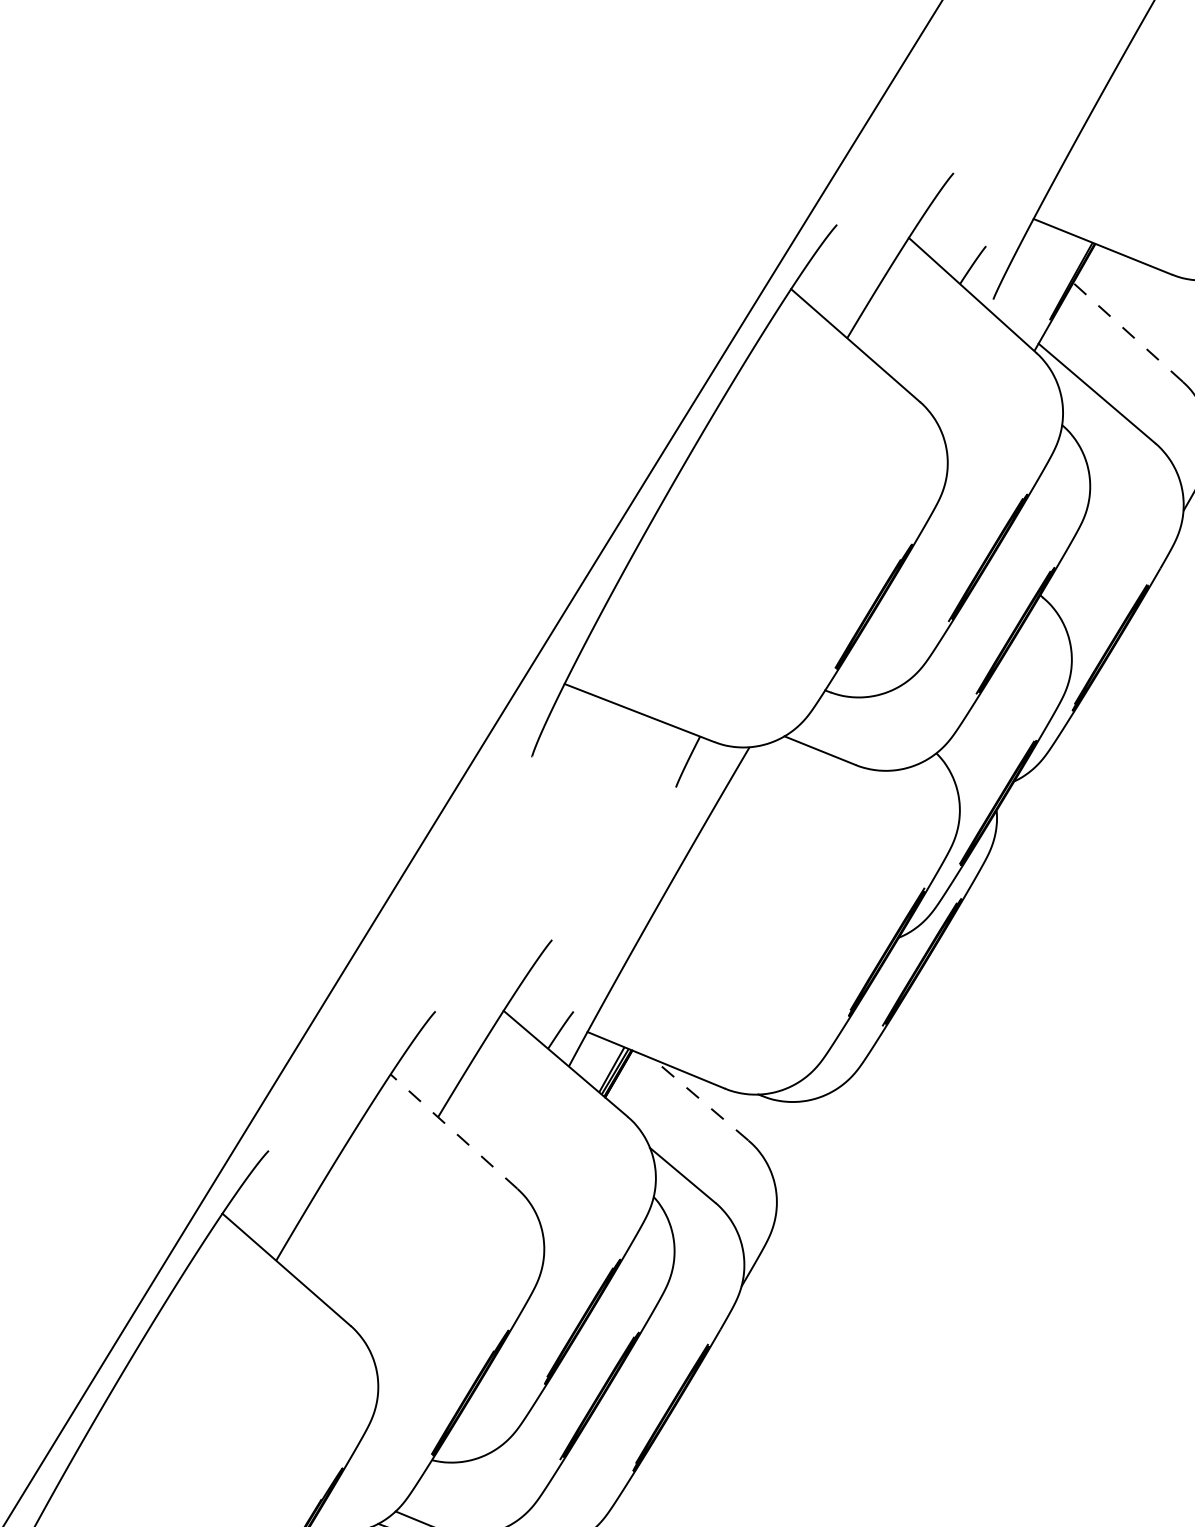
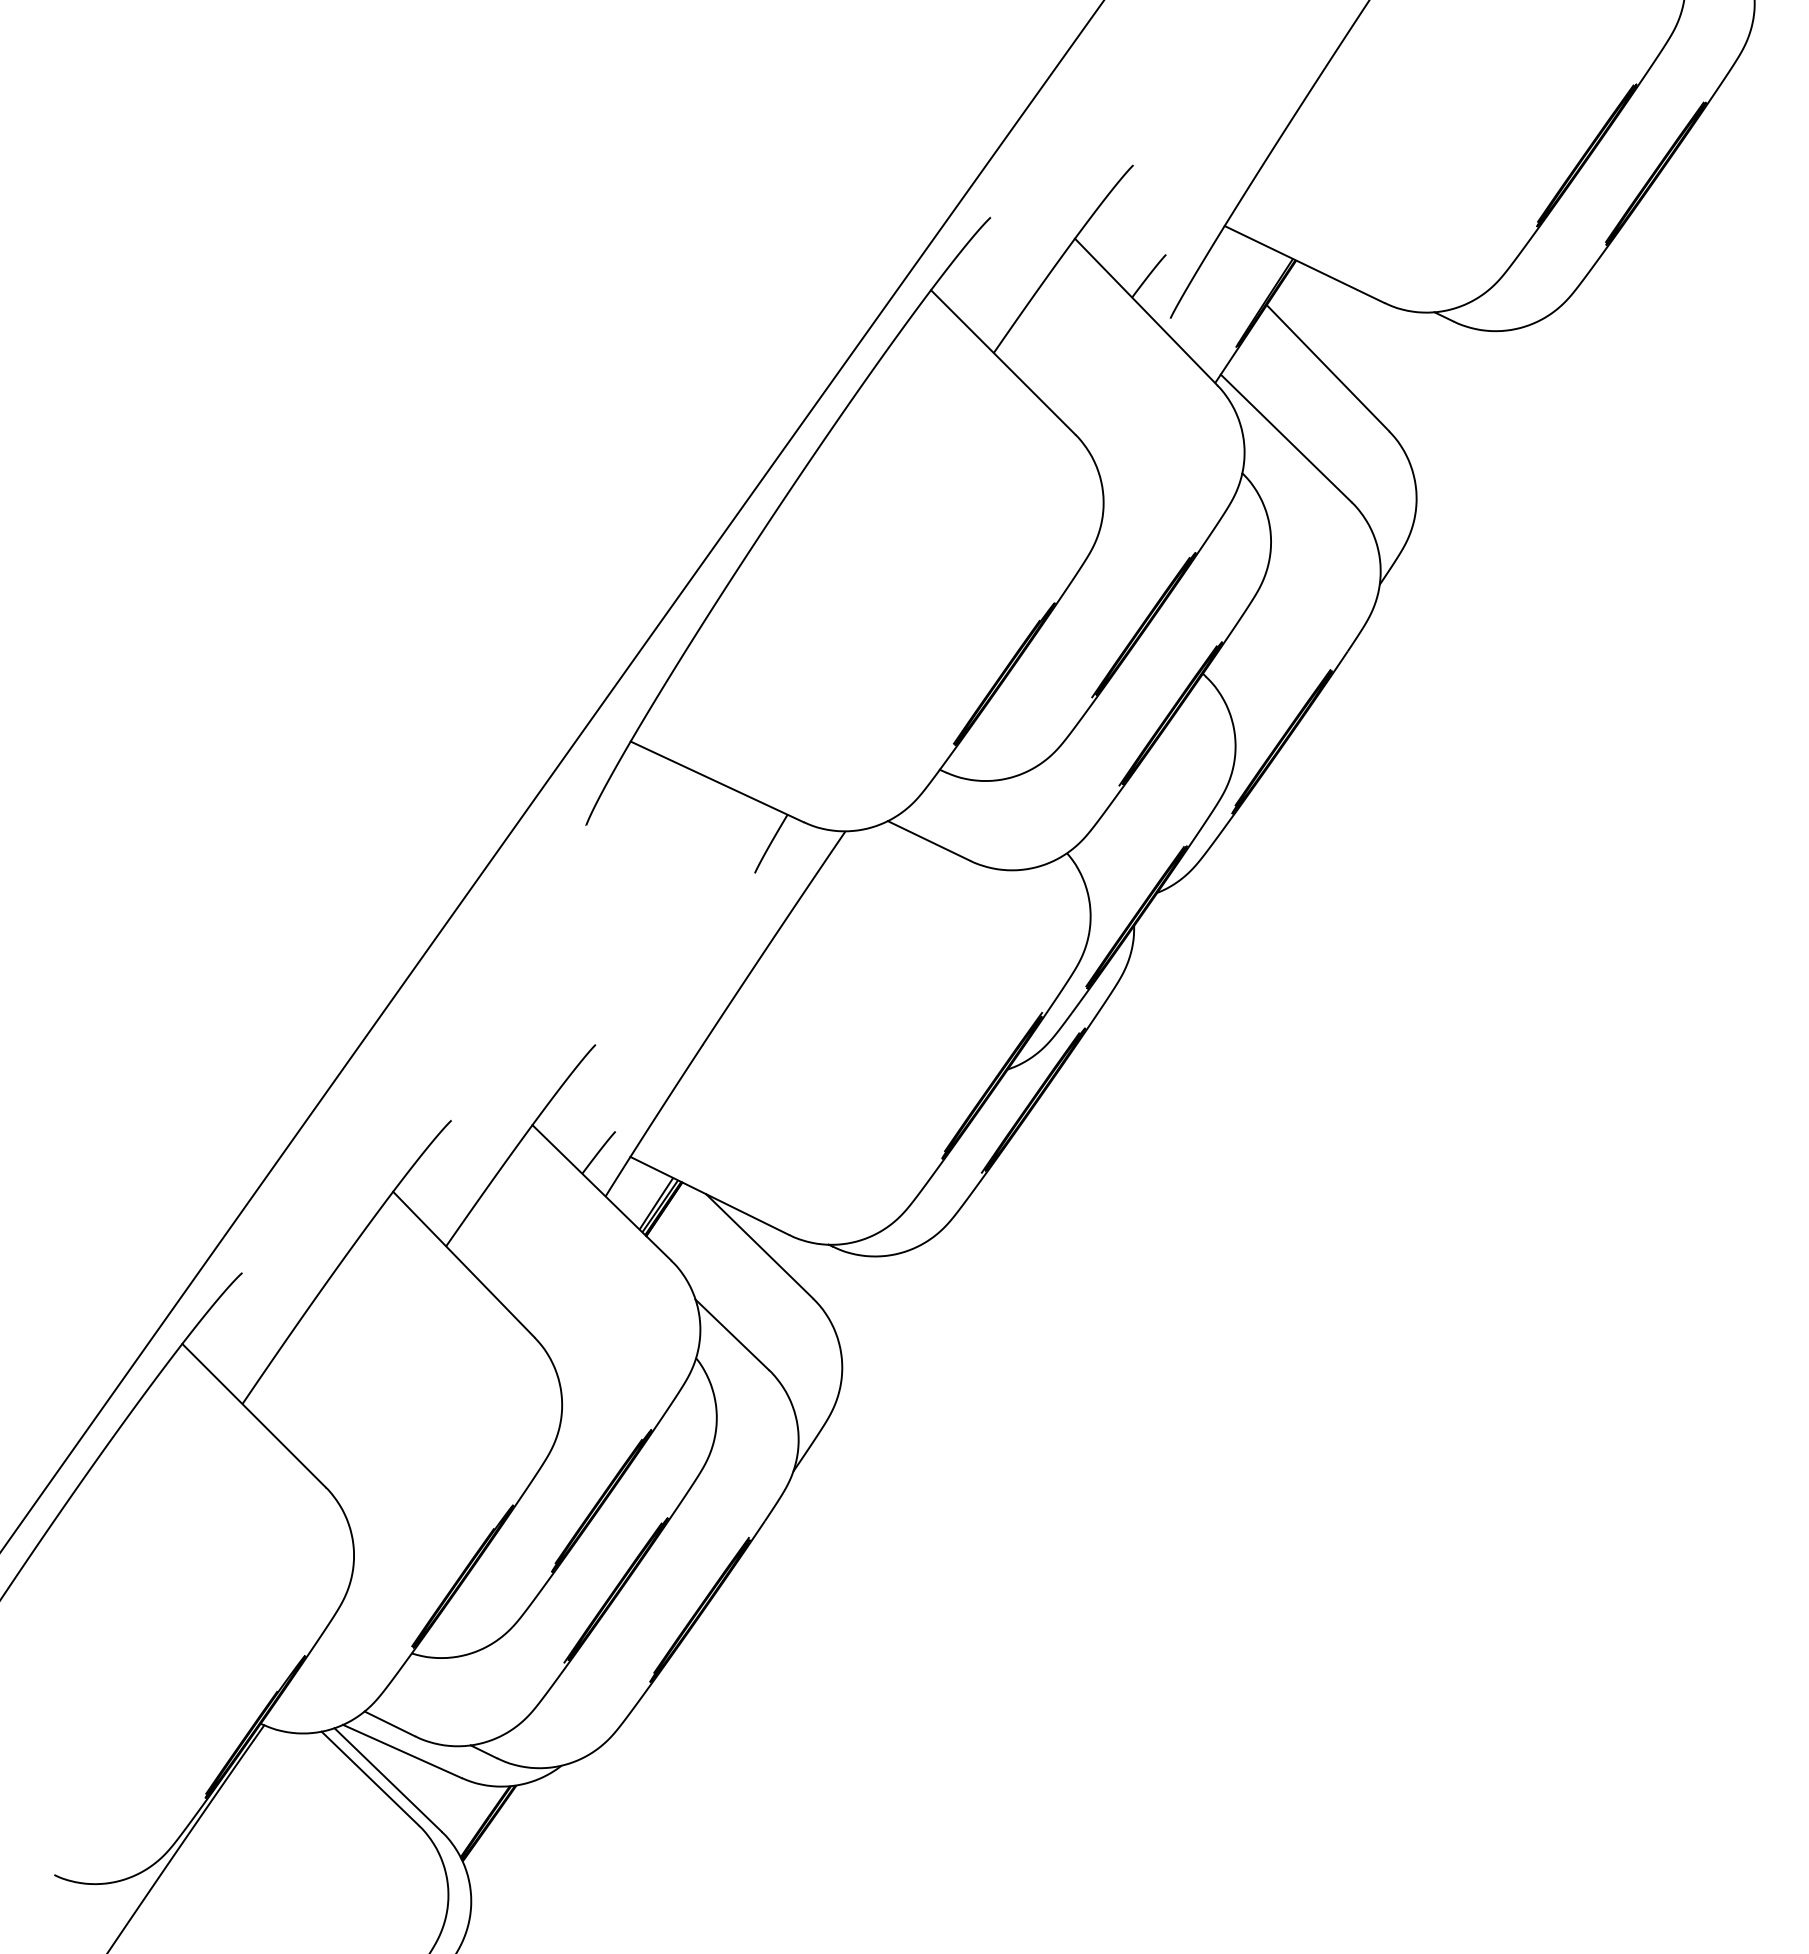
line: (1128, 332) -> (1328, 368), dashed -> solid
line: (700, 1099) -> (759, 1246), dashed -> solid
line: (453, 1131) -> (463, 1264), dashed -> solid

